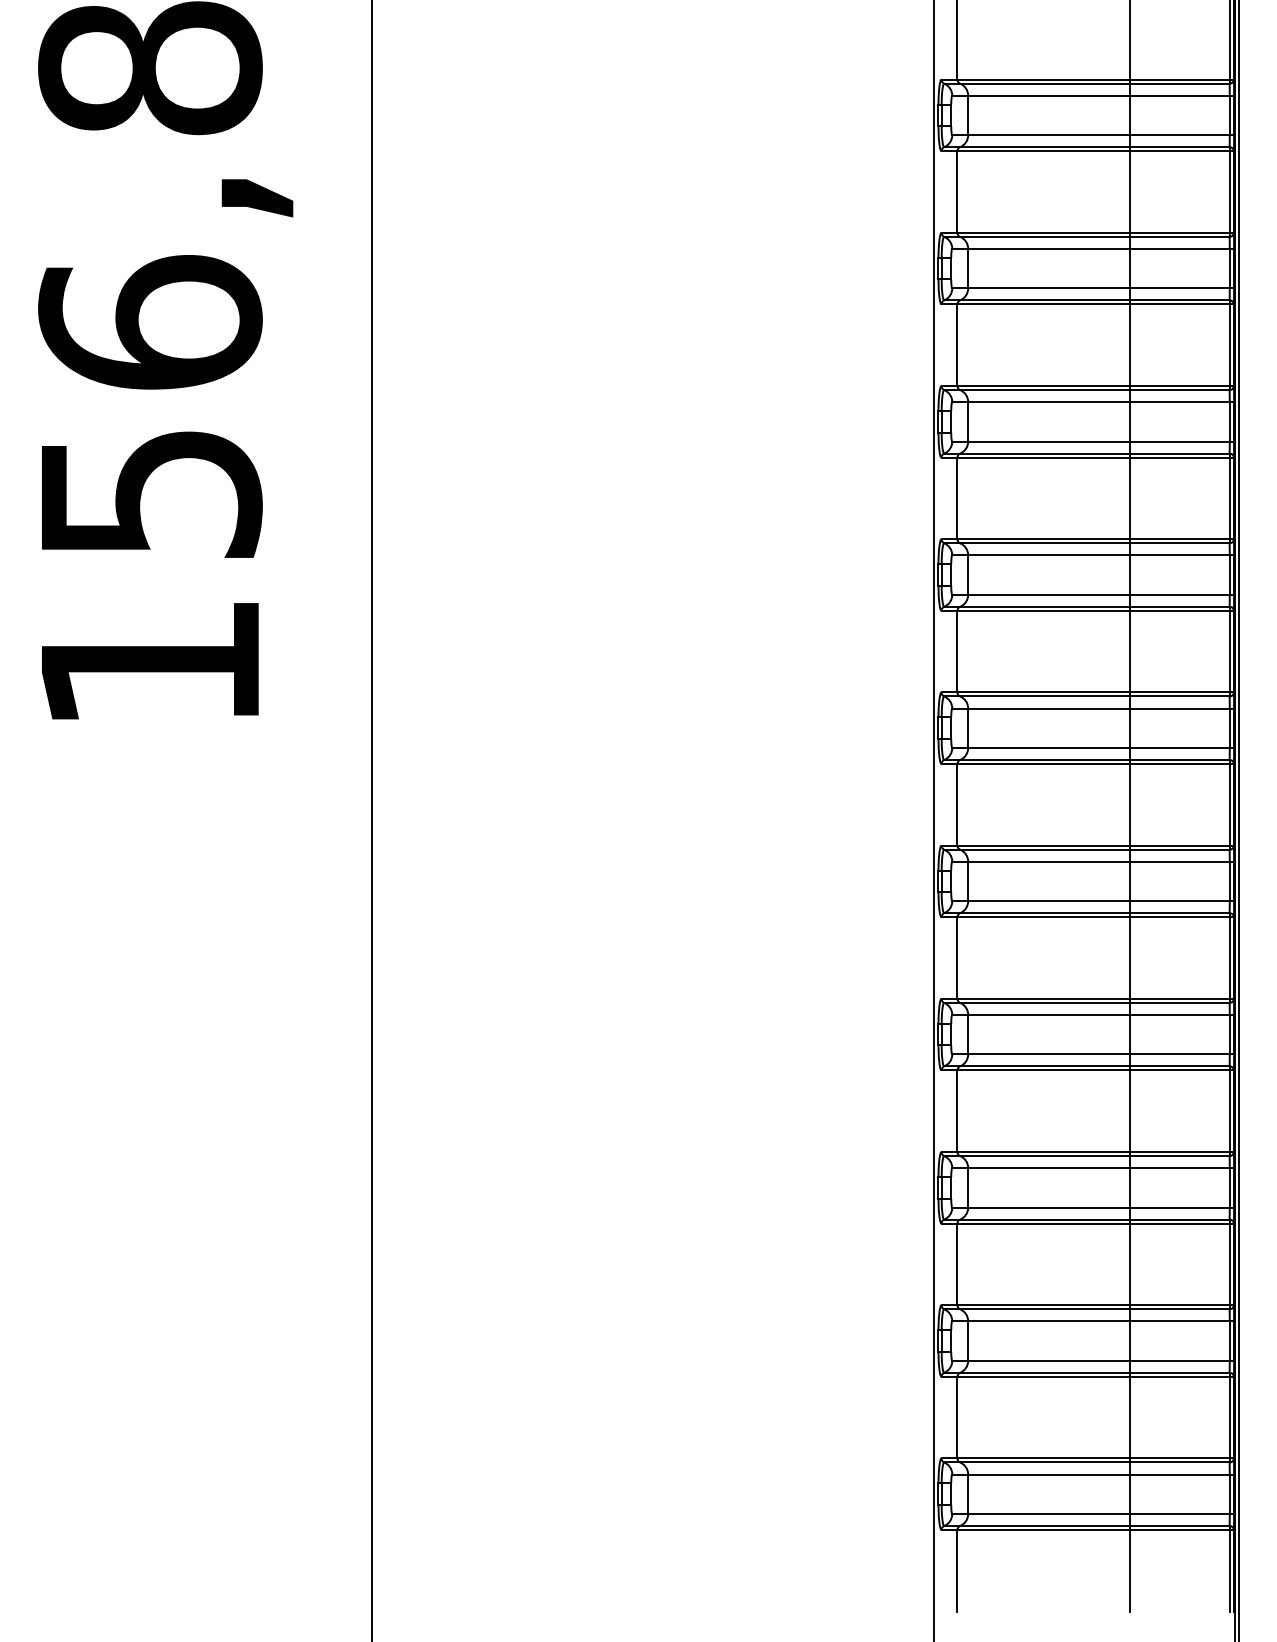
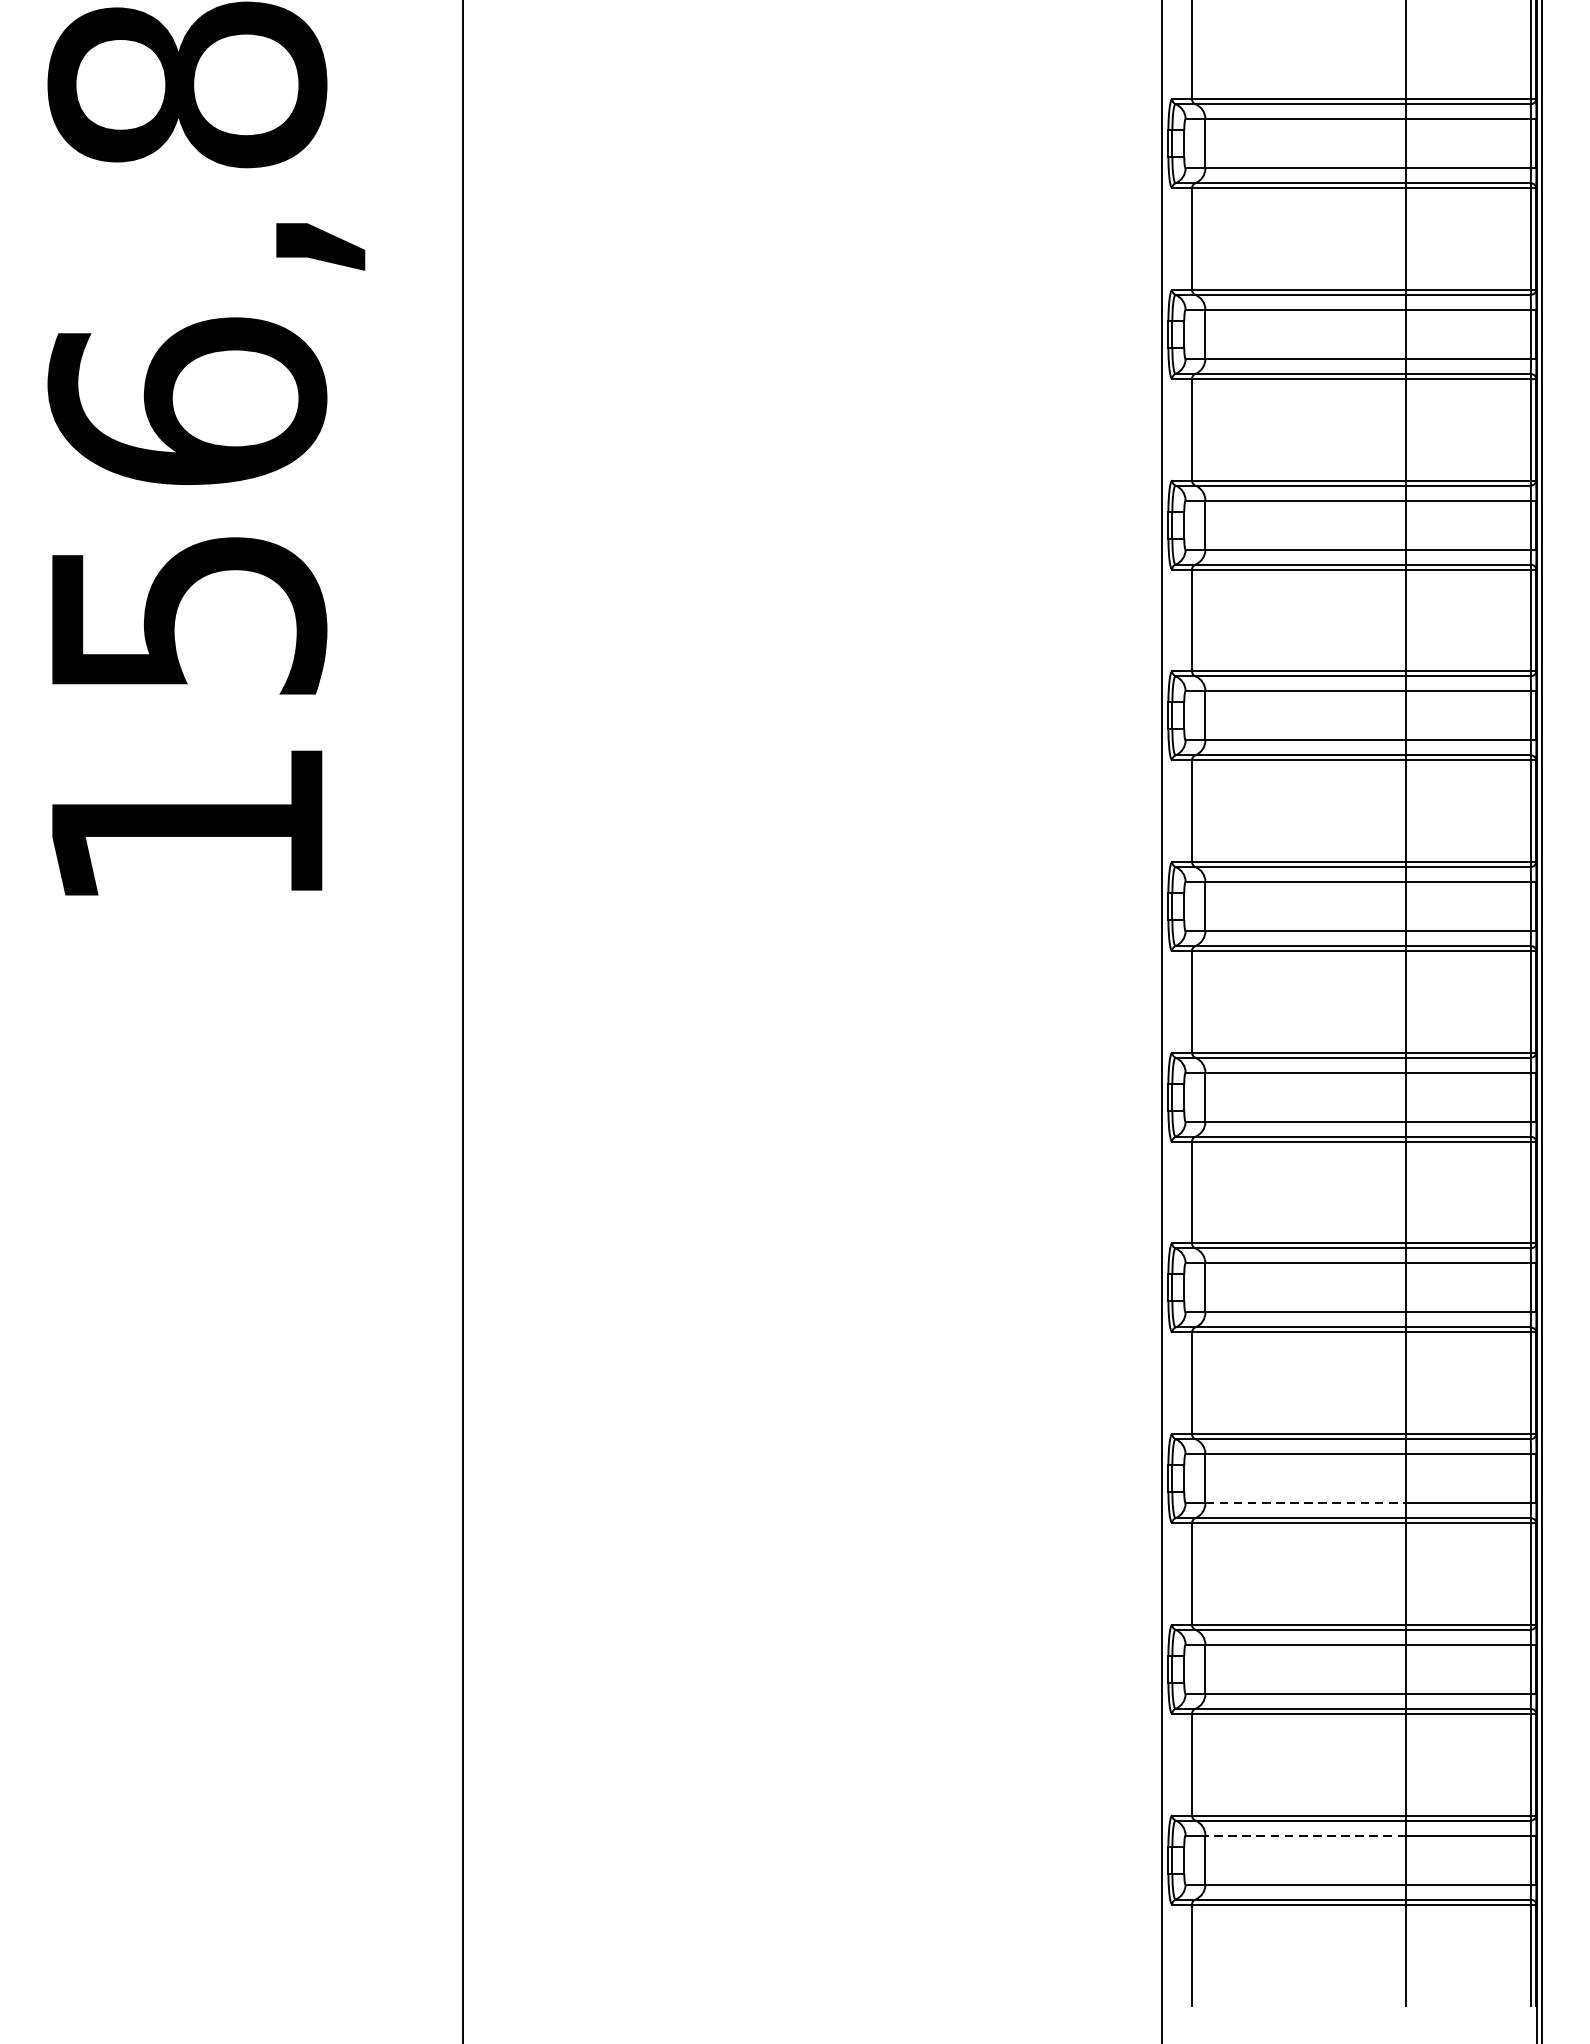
line: (1048, 1207) -> (1305, 1503), solid -> dashed
line: (1048, 1474) -> (1305, 1835), solid -> dashed

